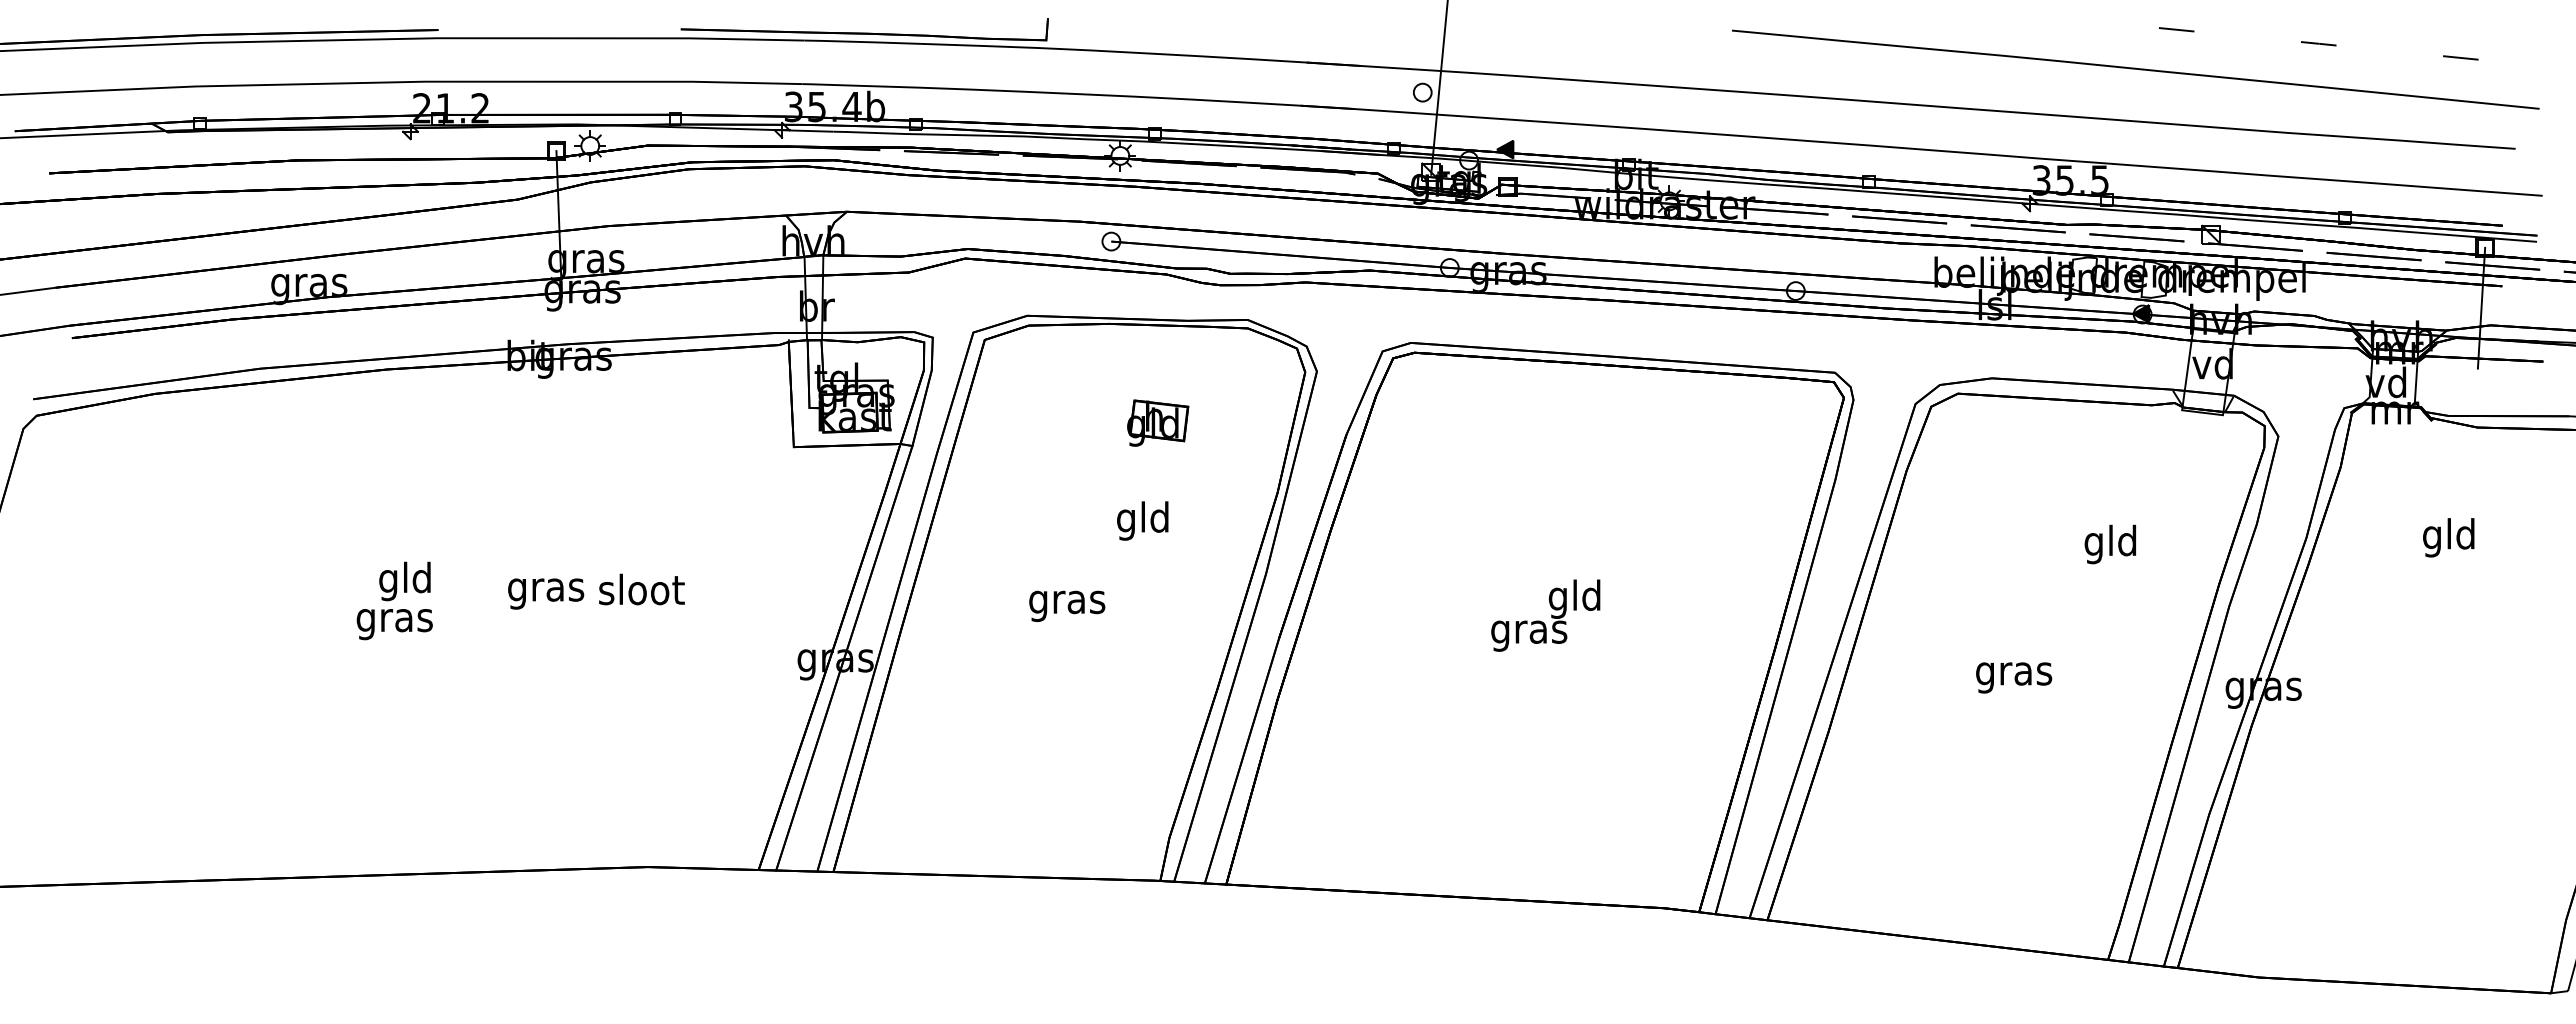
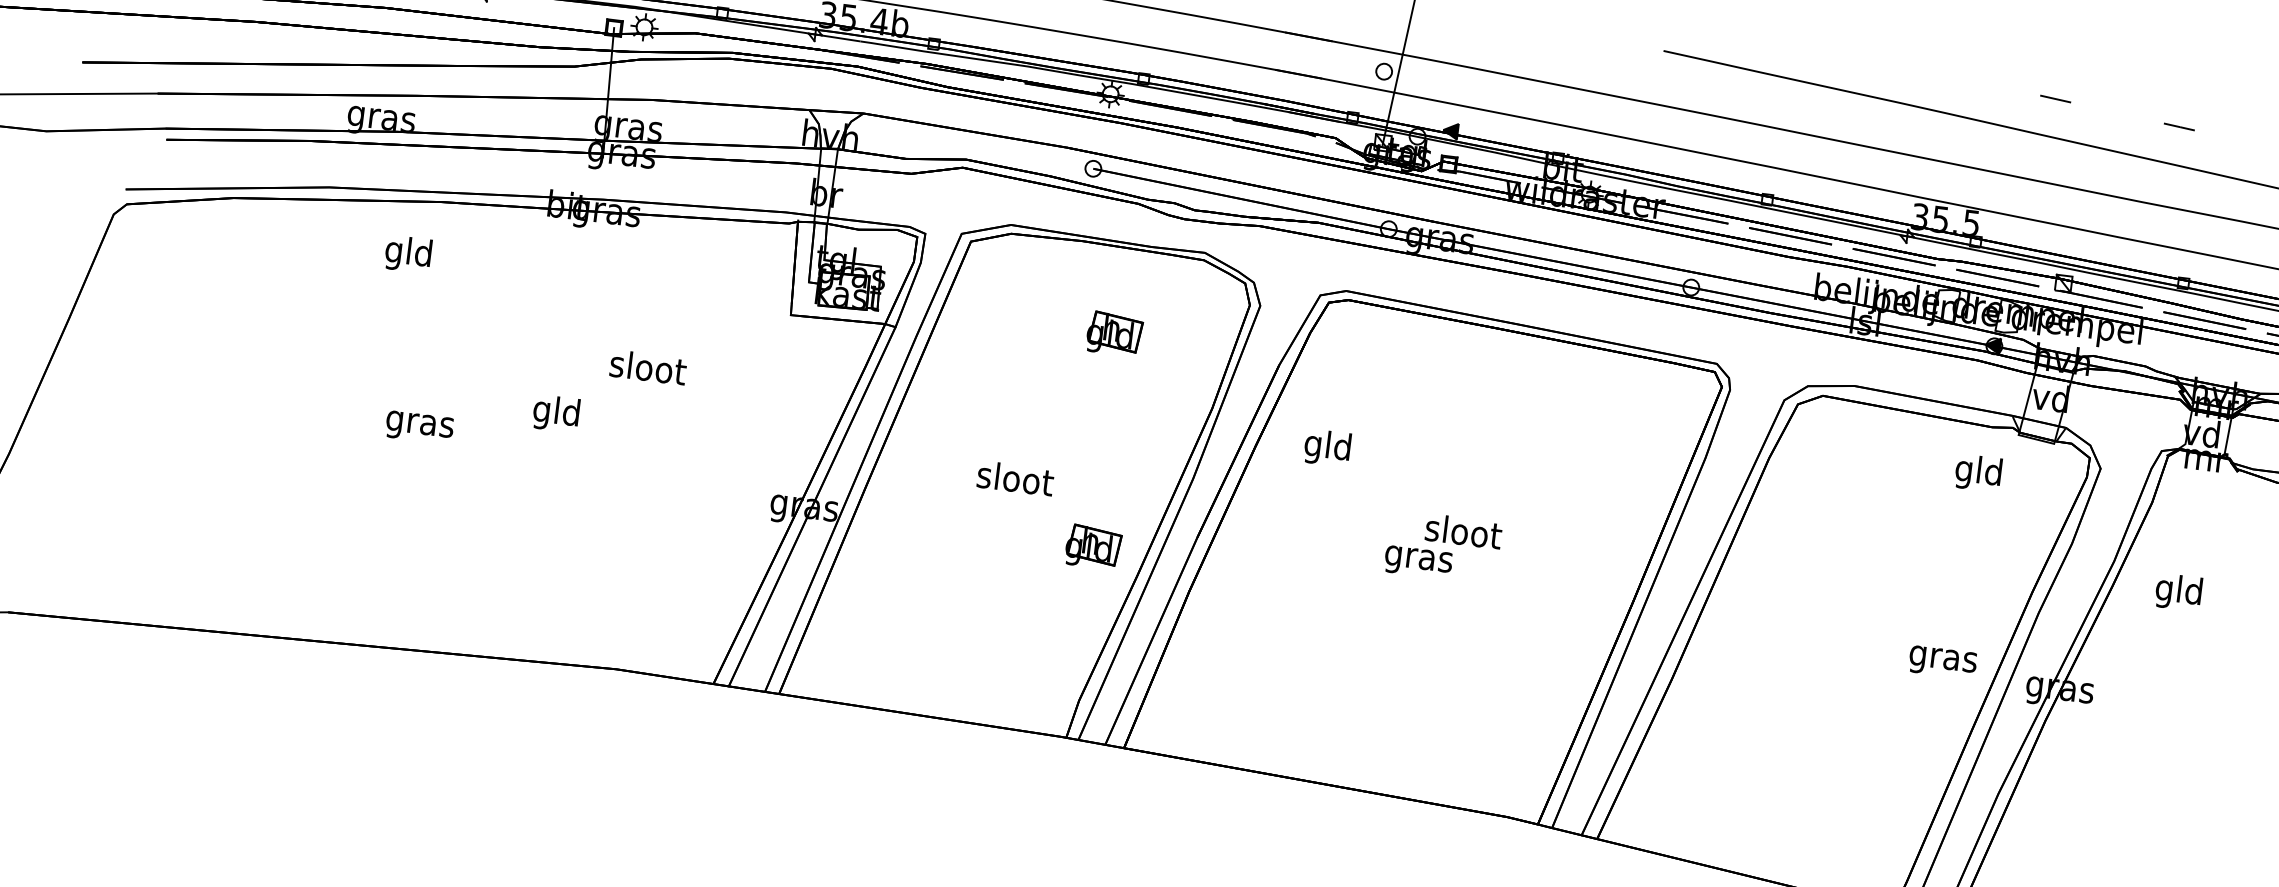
text: (1142, 520) -> (1327, 447), moved
text: (2448, 537) -> (2178, 592), moved
text: (2109, 544) -> (1977, 473), moved
text: (404, 581) -> (407, 254), moved
text: (546, 589) -> (557, 413), gras -> gld
text: (641, 589) -> (647, 367), moved
text: (1575, 598) -> (1463, 534), gld -> sloot
text: (1067, 602) -> (1015, 482), gras -> sloot
part: (1164, 663) -> (1093, 546), added
text: (2014, 677) -> (1943, 662), moved

